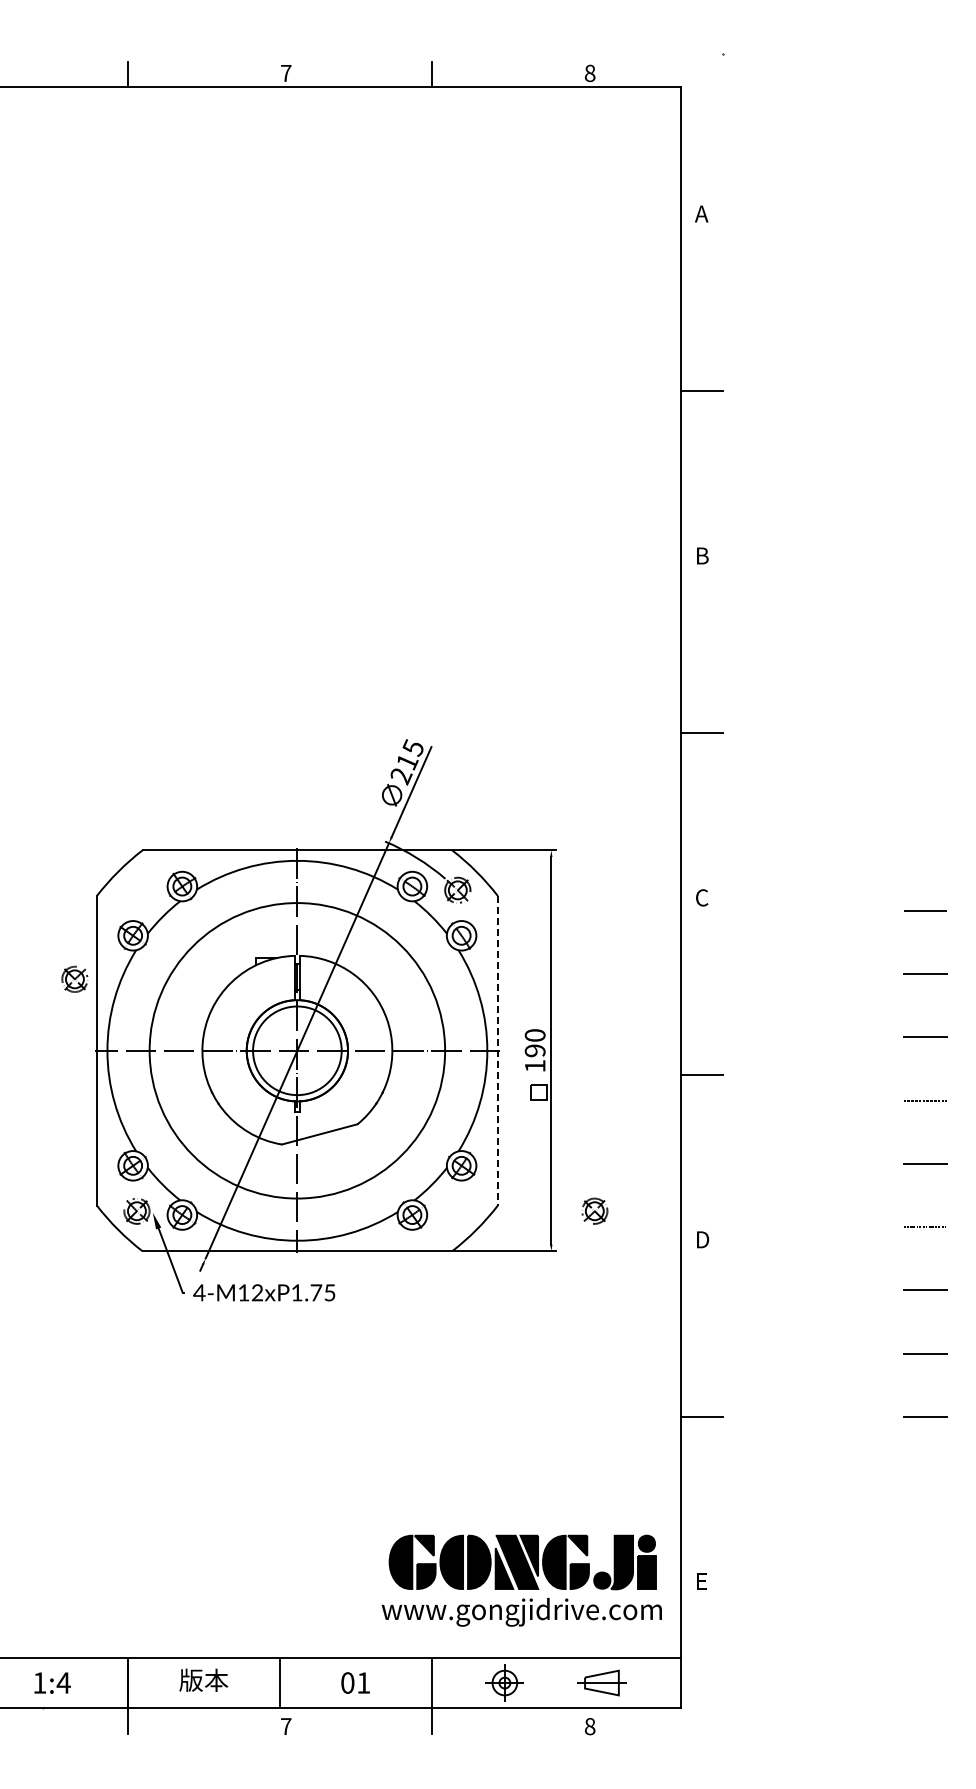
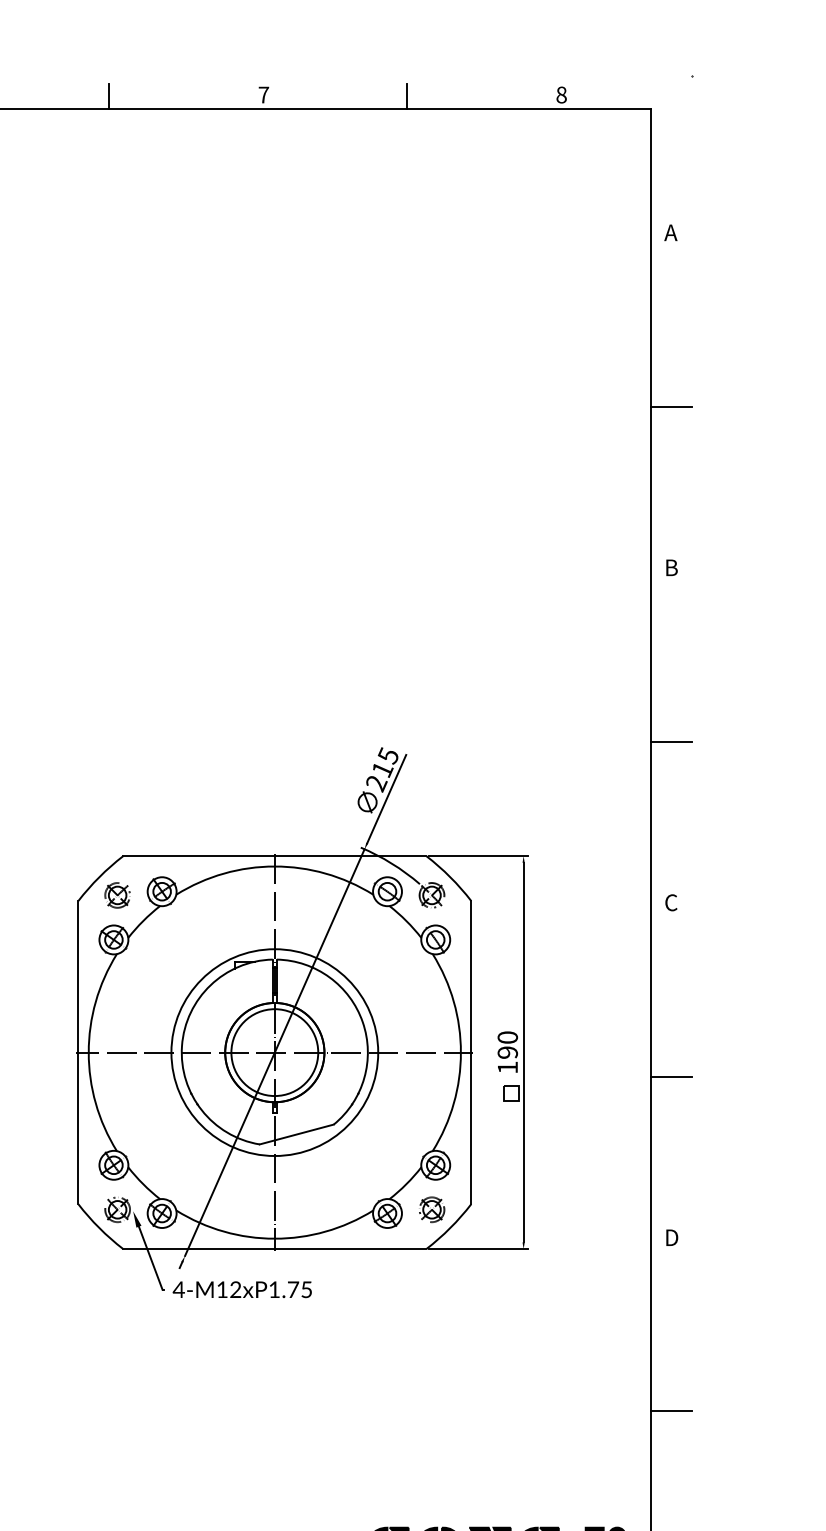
part: (74, 978) -> (117, 894), moved
circle: (296, 1050) -> (273, 1052), size x0.71
line: (497, 1050) -> (470, 1052), dashed -> solid
part: (594, 1210) -> (431, 1209), moved

